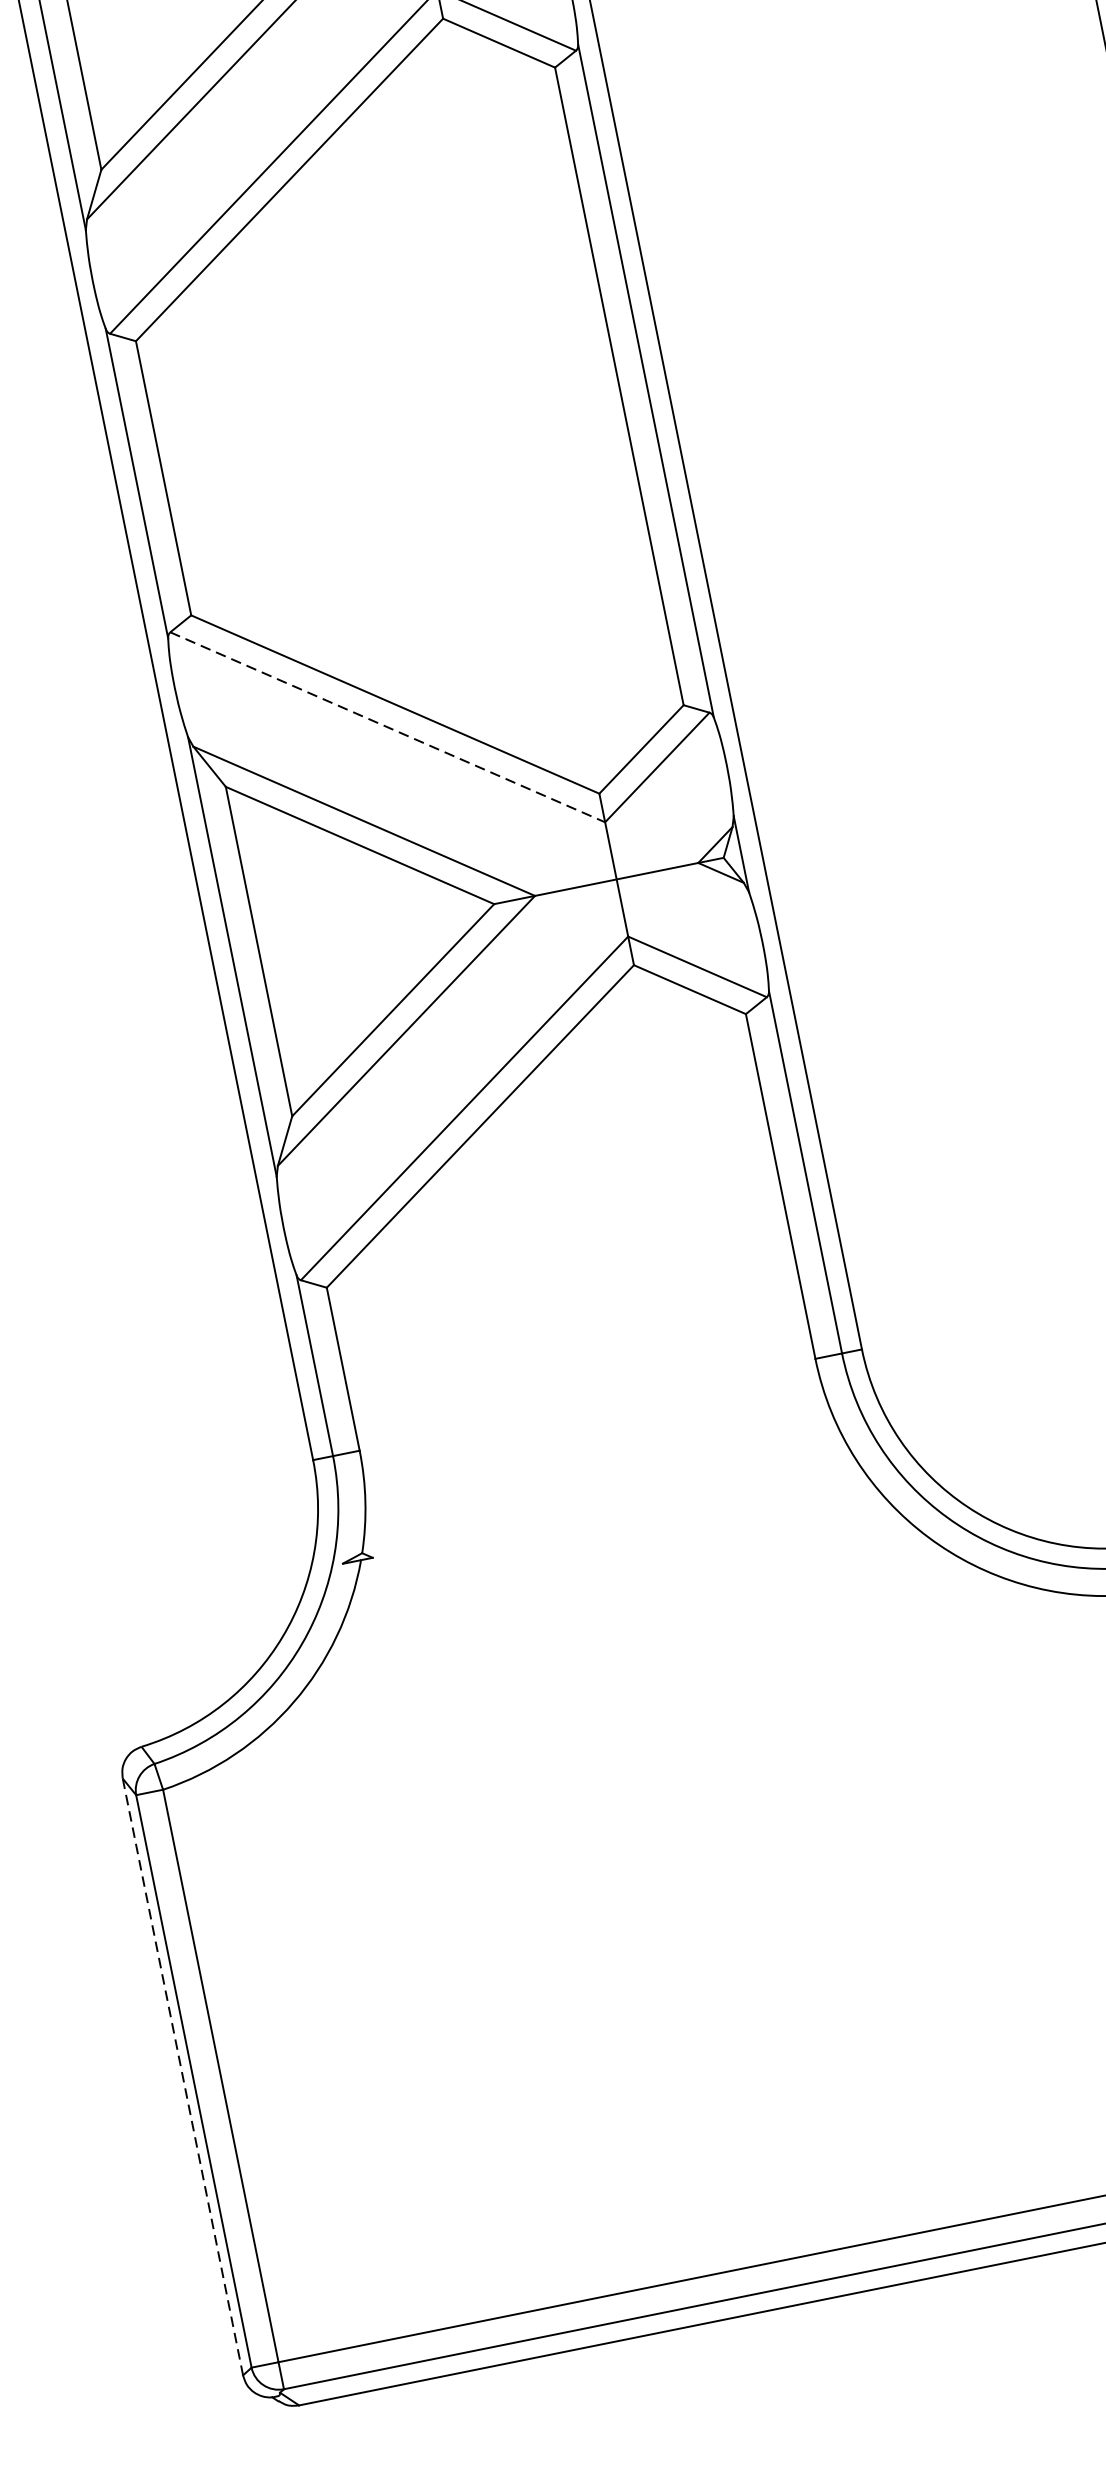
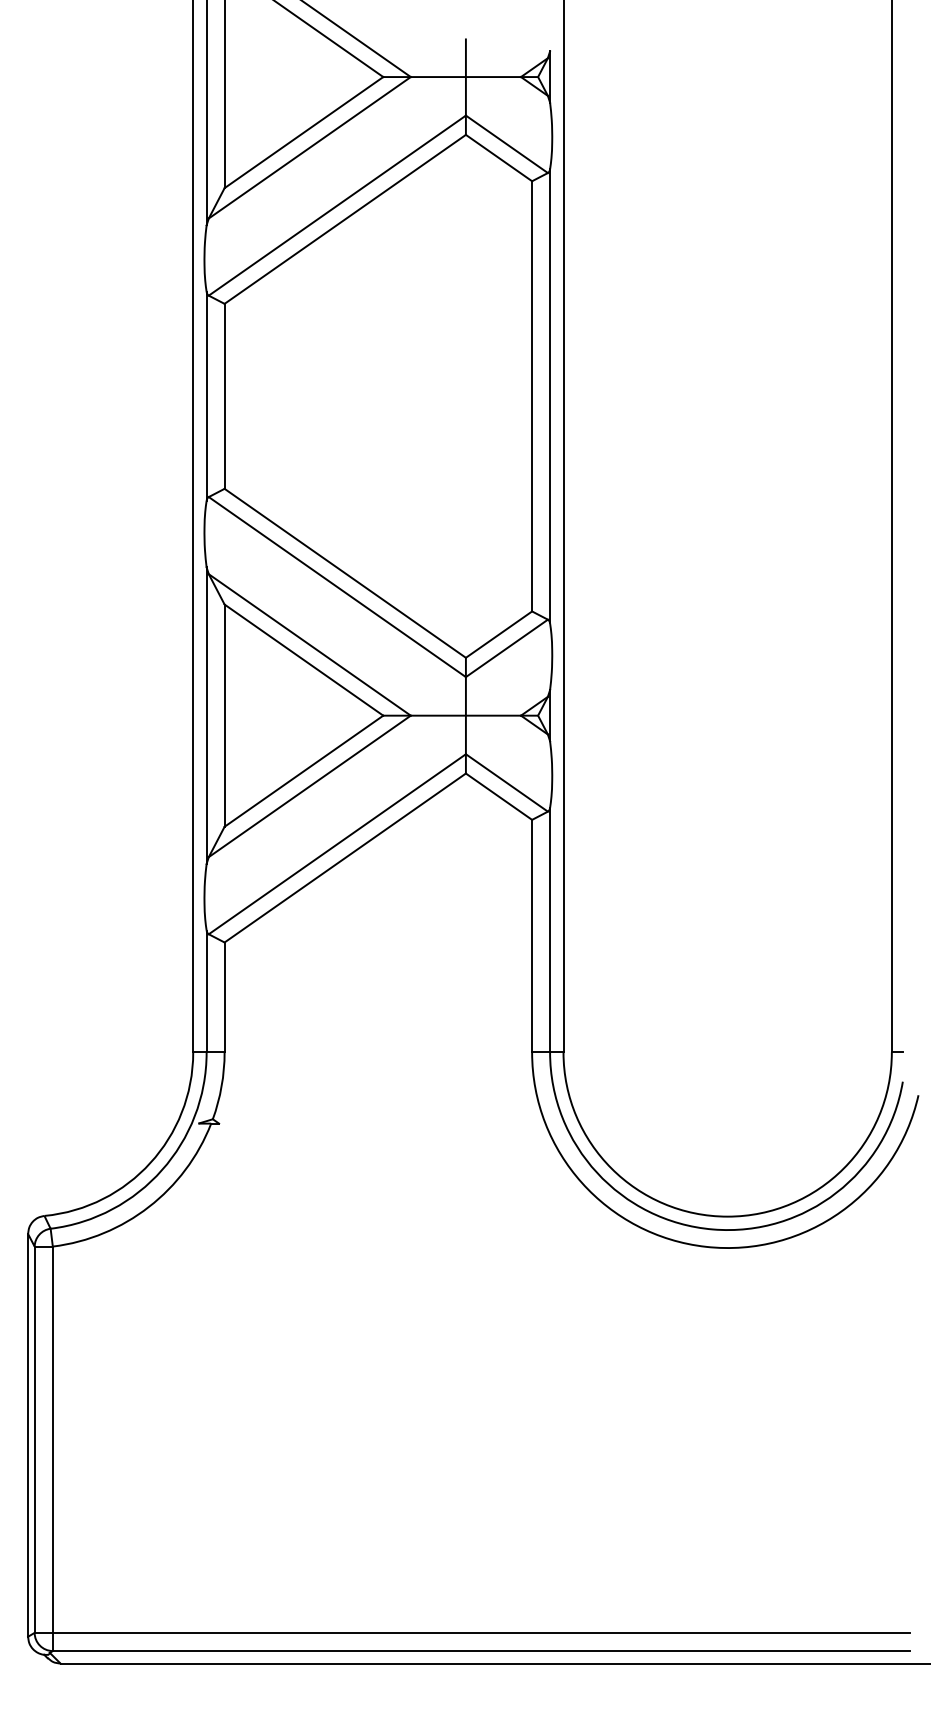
line: (388, 727) -> (337, 587), dashed -> solid
line: (183, 2077) -> (28, 1435), dashed -> solid

